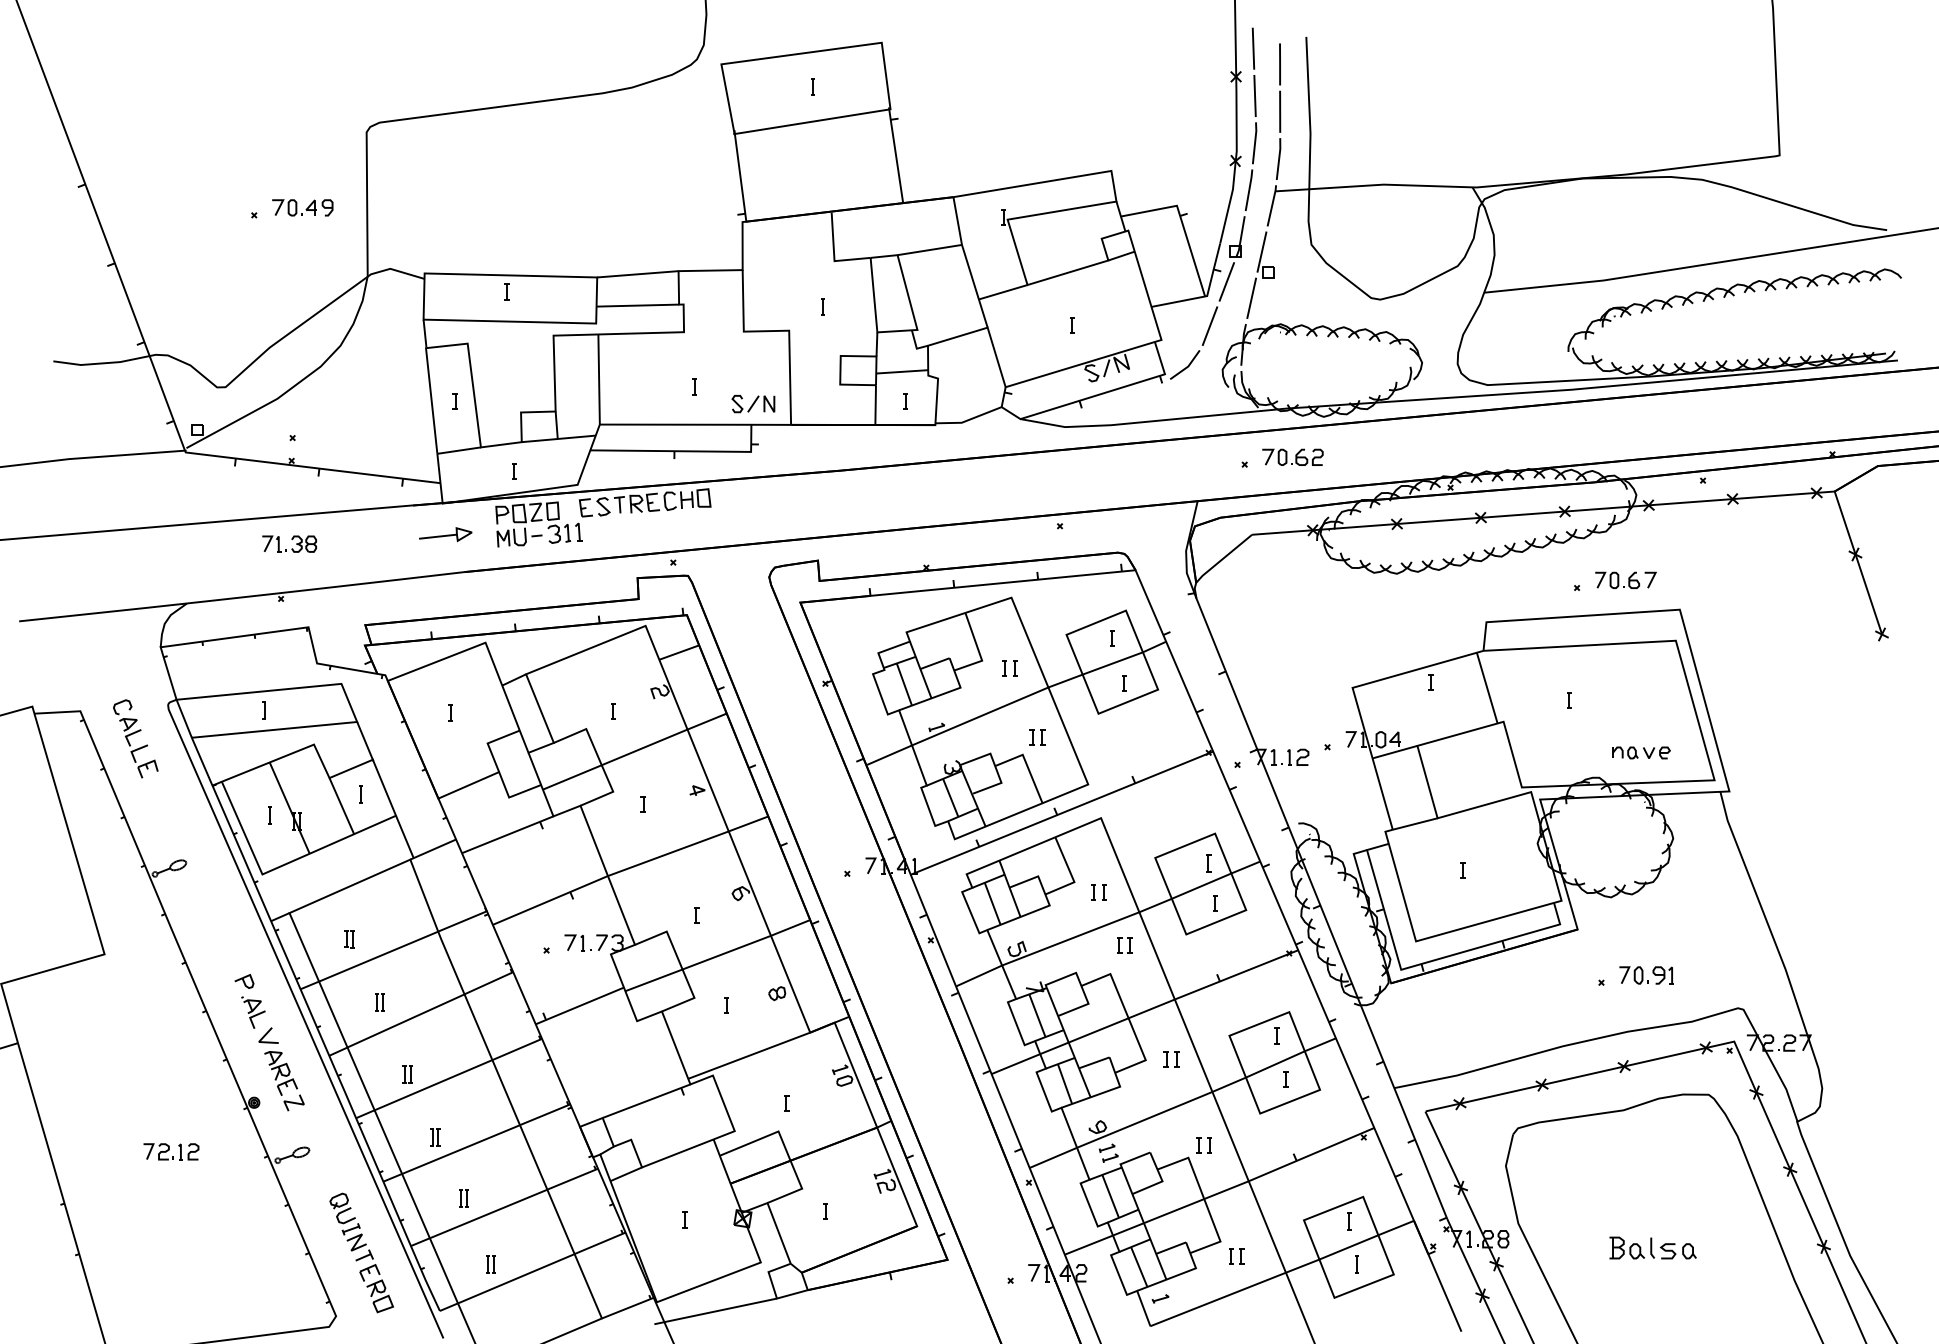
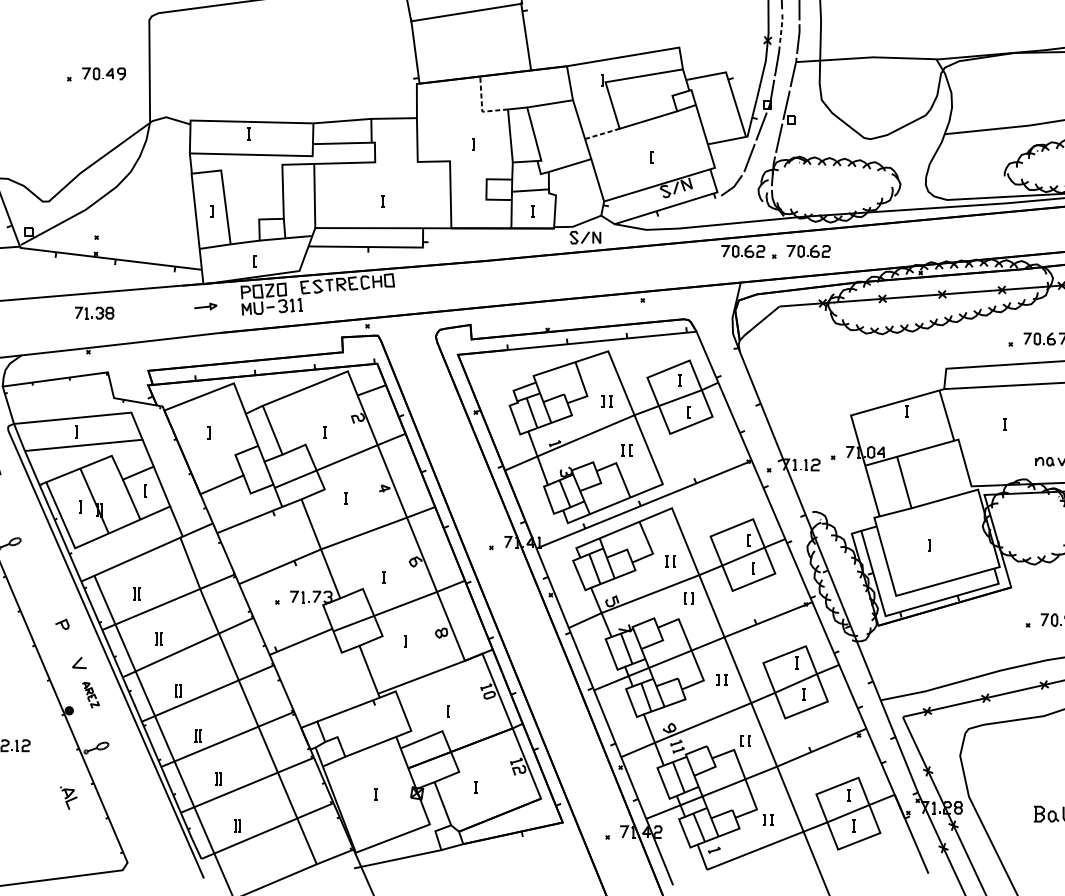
line: (1255, 142) -> (781, 27), solid -> dashed
line: (834, 255) -> (482, 107), solid -> dashed
line: (1003, 292) -> (602, 134), solid -> dashed
part: (753, 404) -> (585, 238), moved
part: (1200, 456) -> (742, 250), added
part: (445, 534) -> (205, 306), size x0.6
part: (253, 1012) -> (68, 798), moved
part: (284, 1081) -> (90, 695), size x0.6
part: (361, 1252) -> (145, 817), removed

